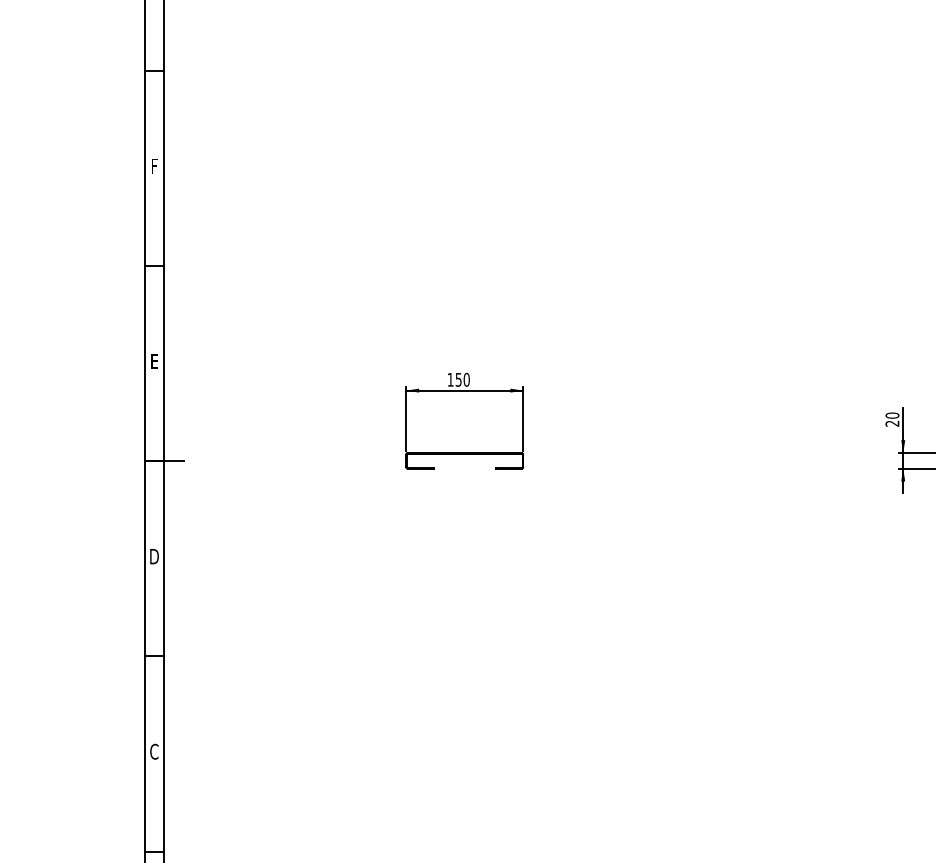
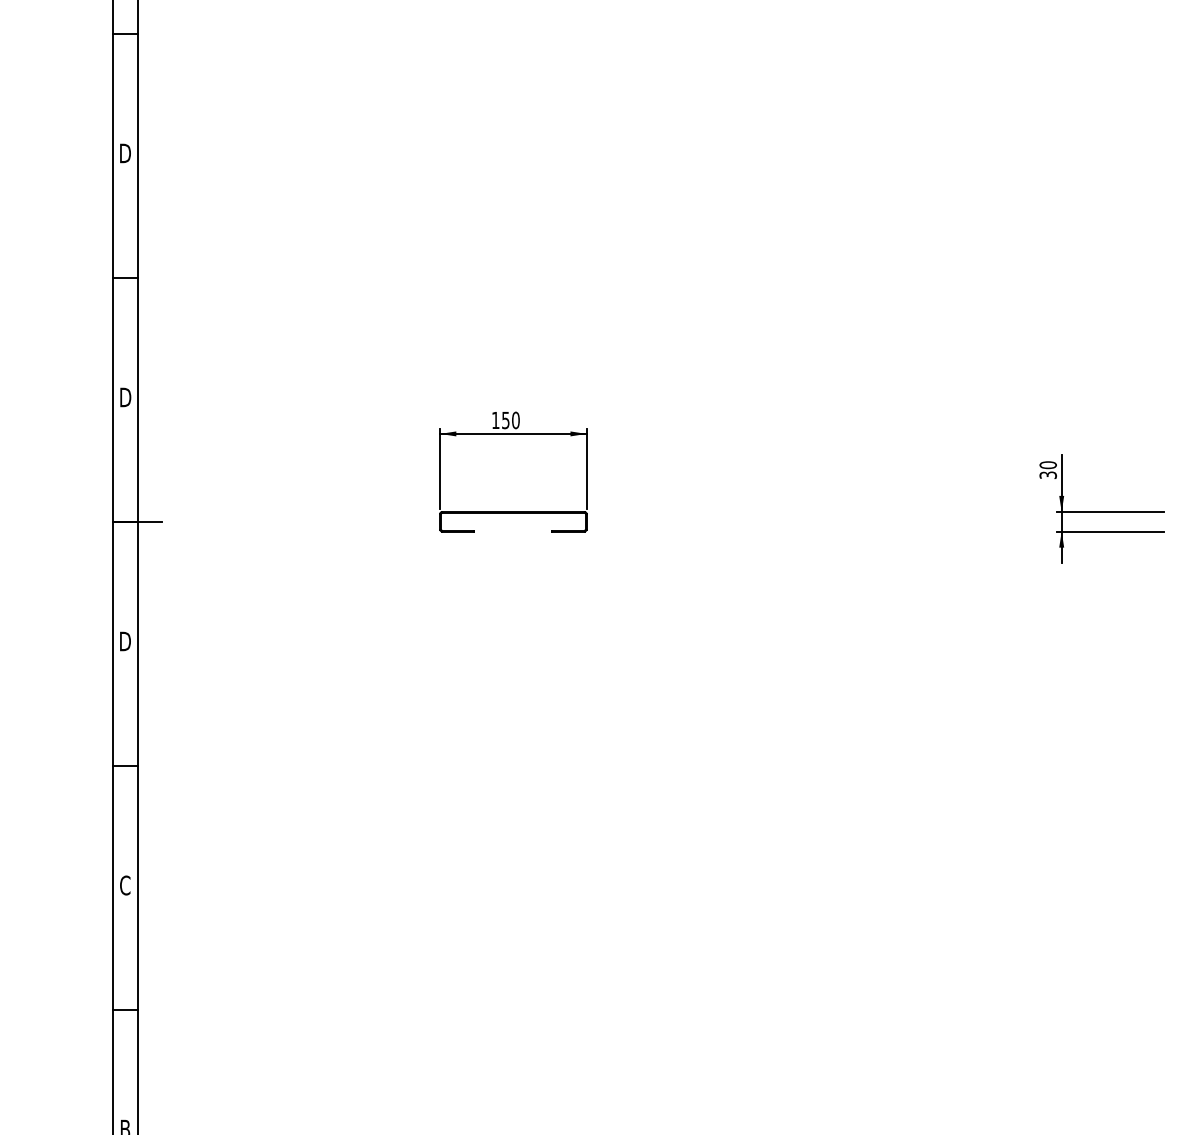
text: (154, 166) -> (125, 153), F -> D
text: (154, 361) -> (125, 397), E -> D
text: (892, 423) -> (1048, 474), 20 -> 30

